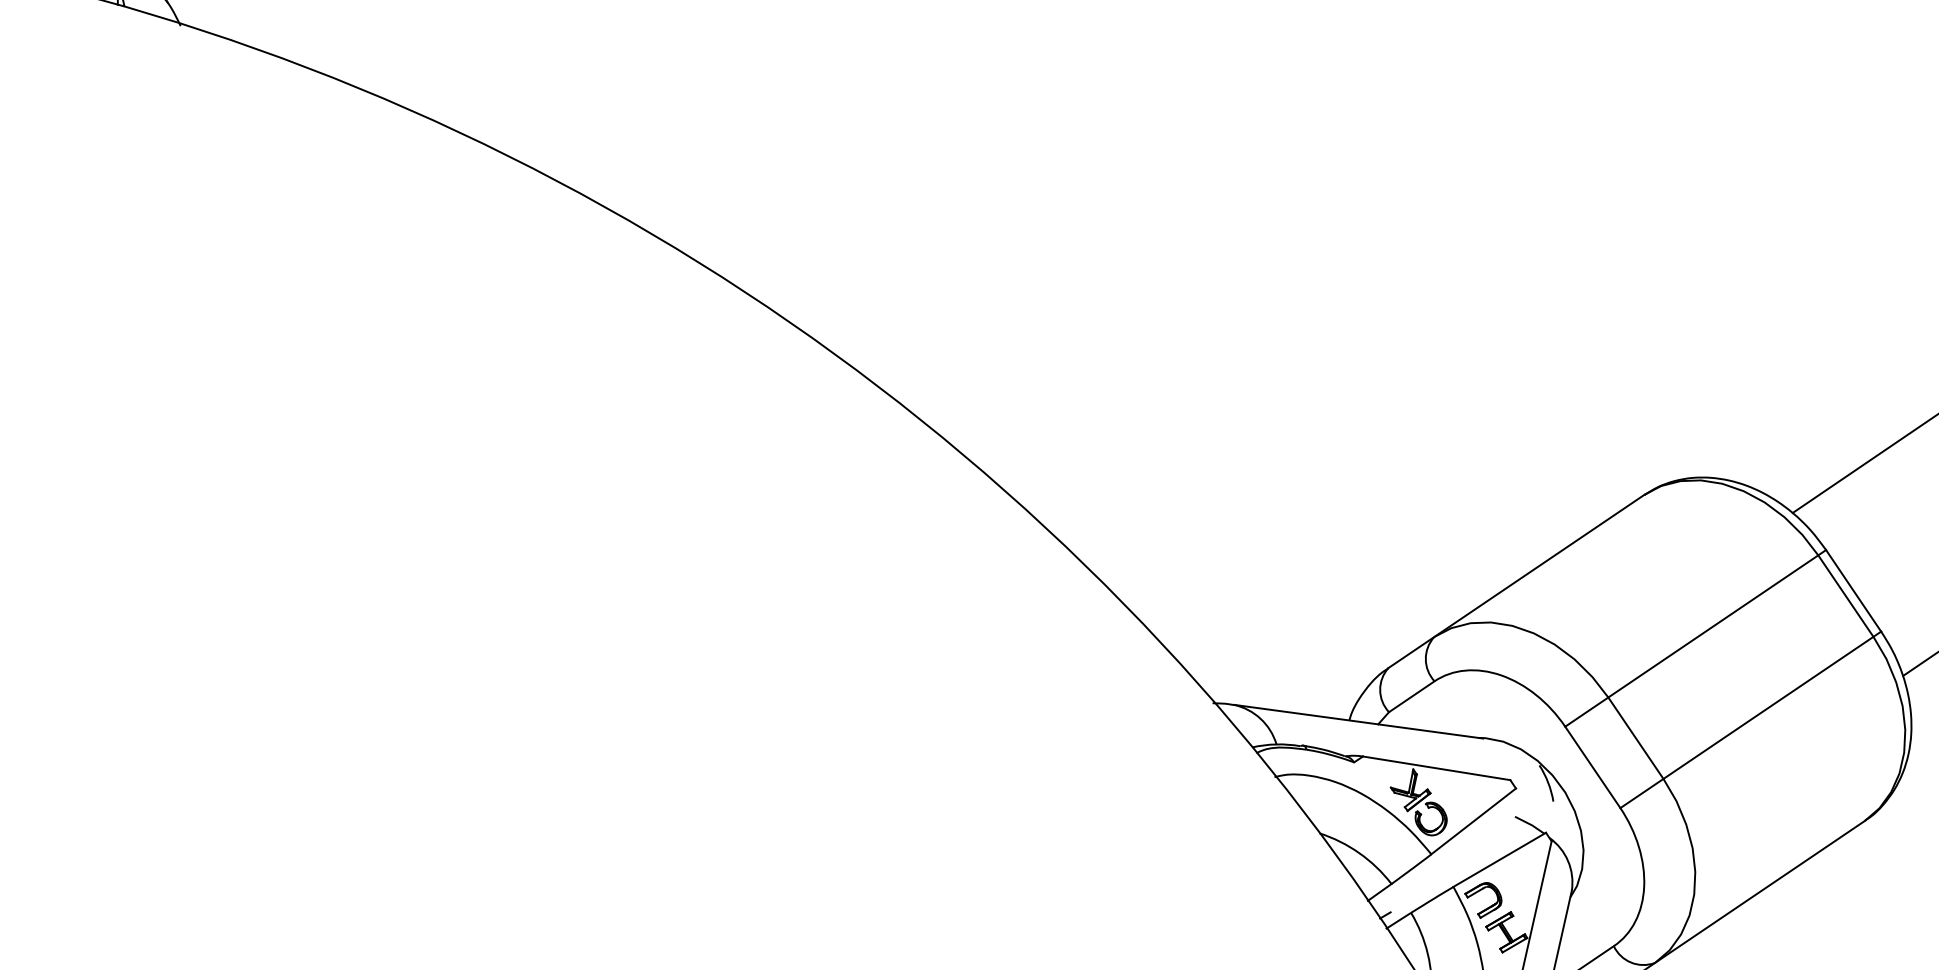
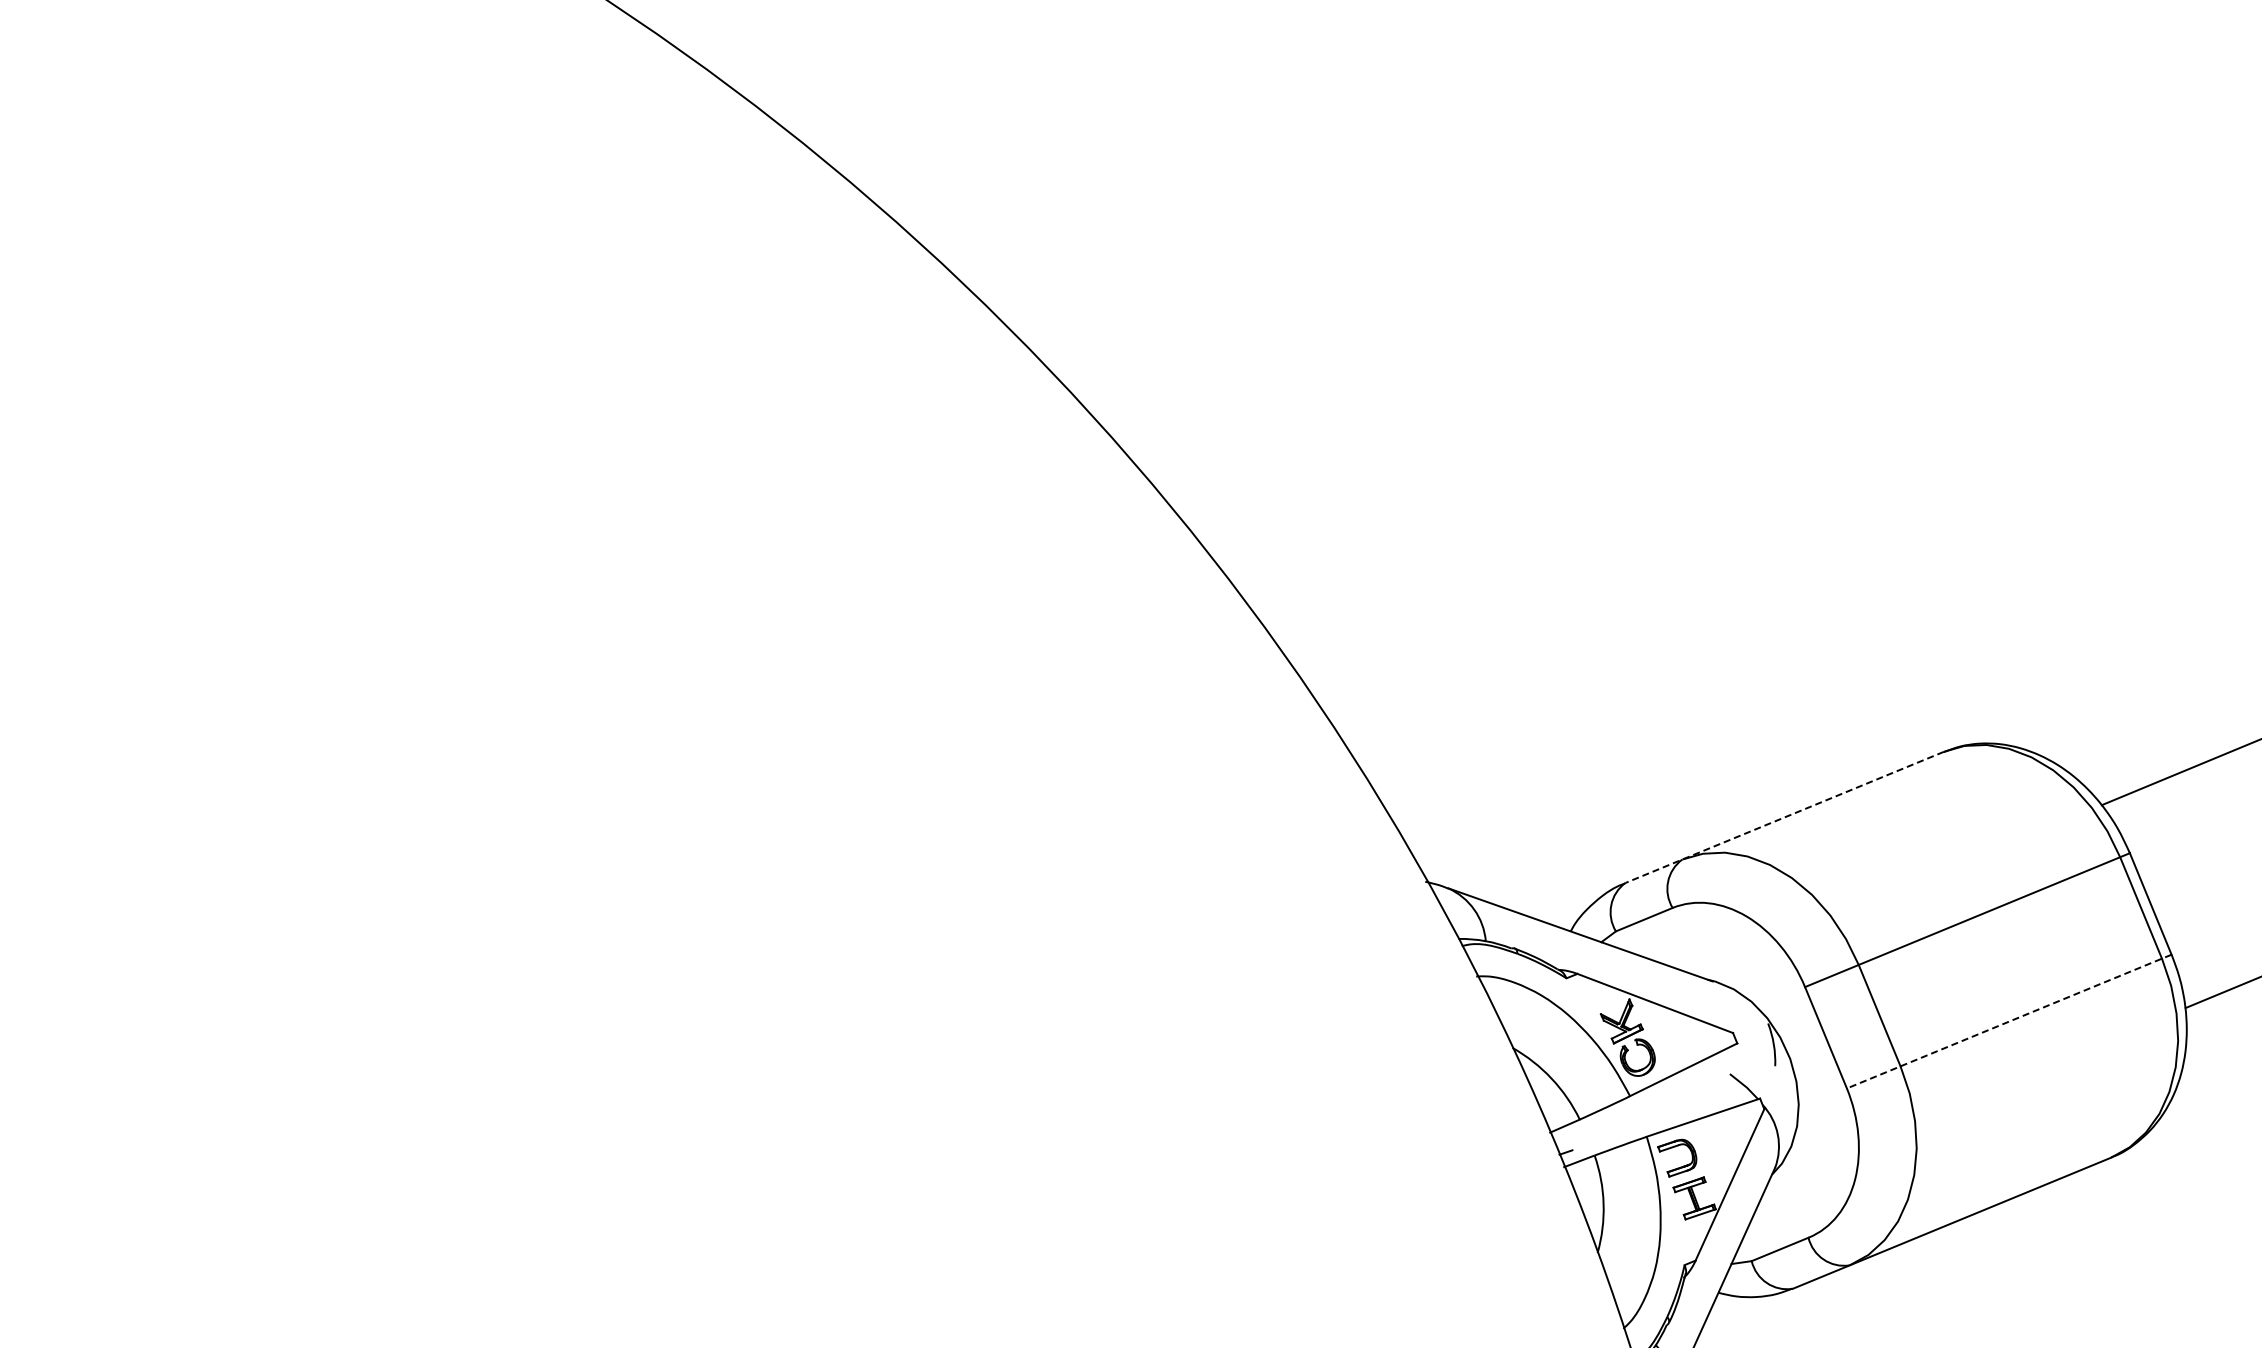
line: (1516, 581) -> (1784, 817), solid -> dashed
line: (1750, 719) -> (2009, 1021), solid -> dashed

